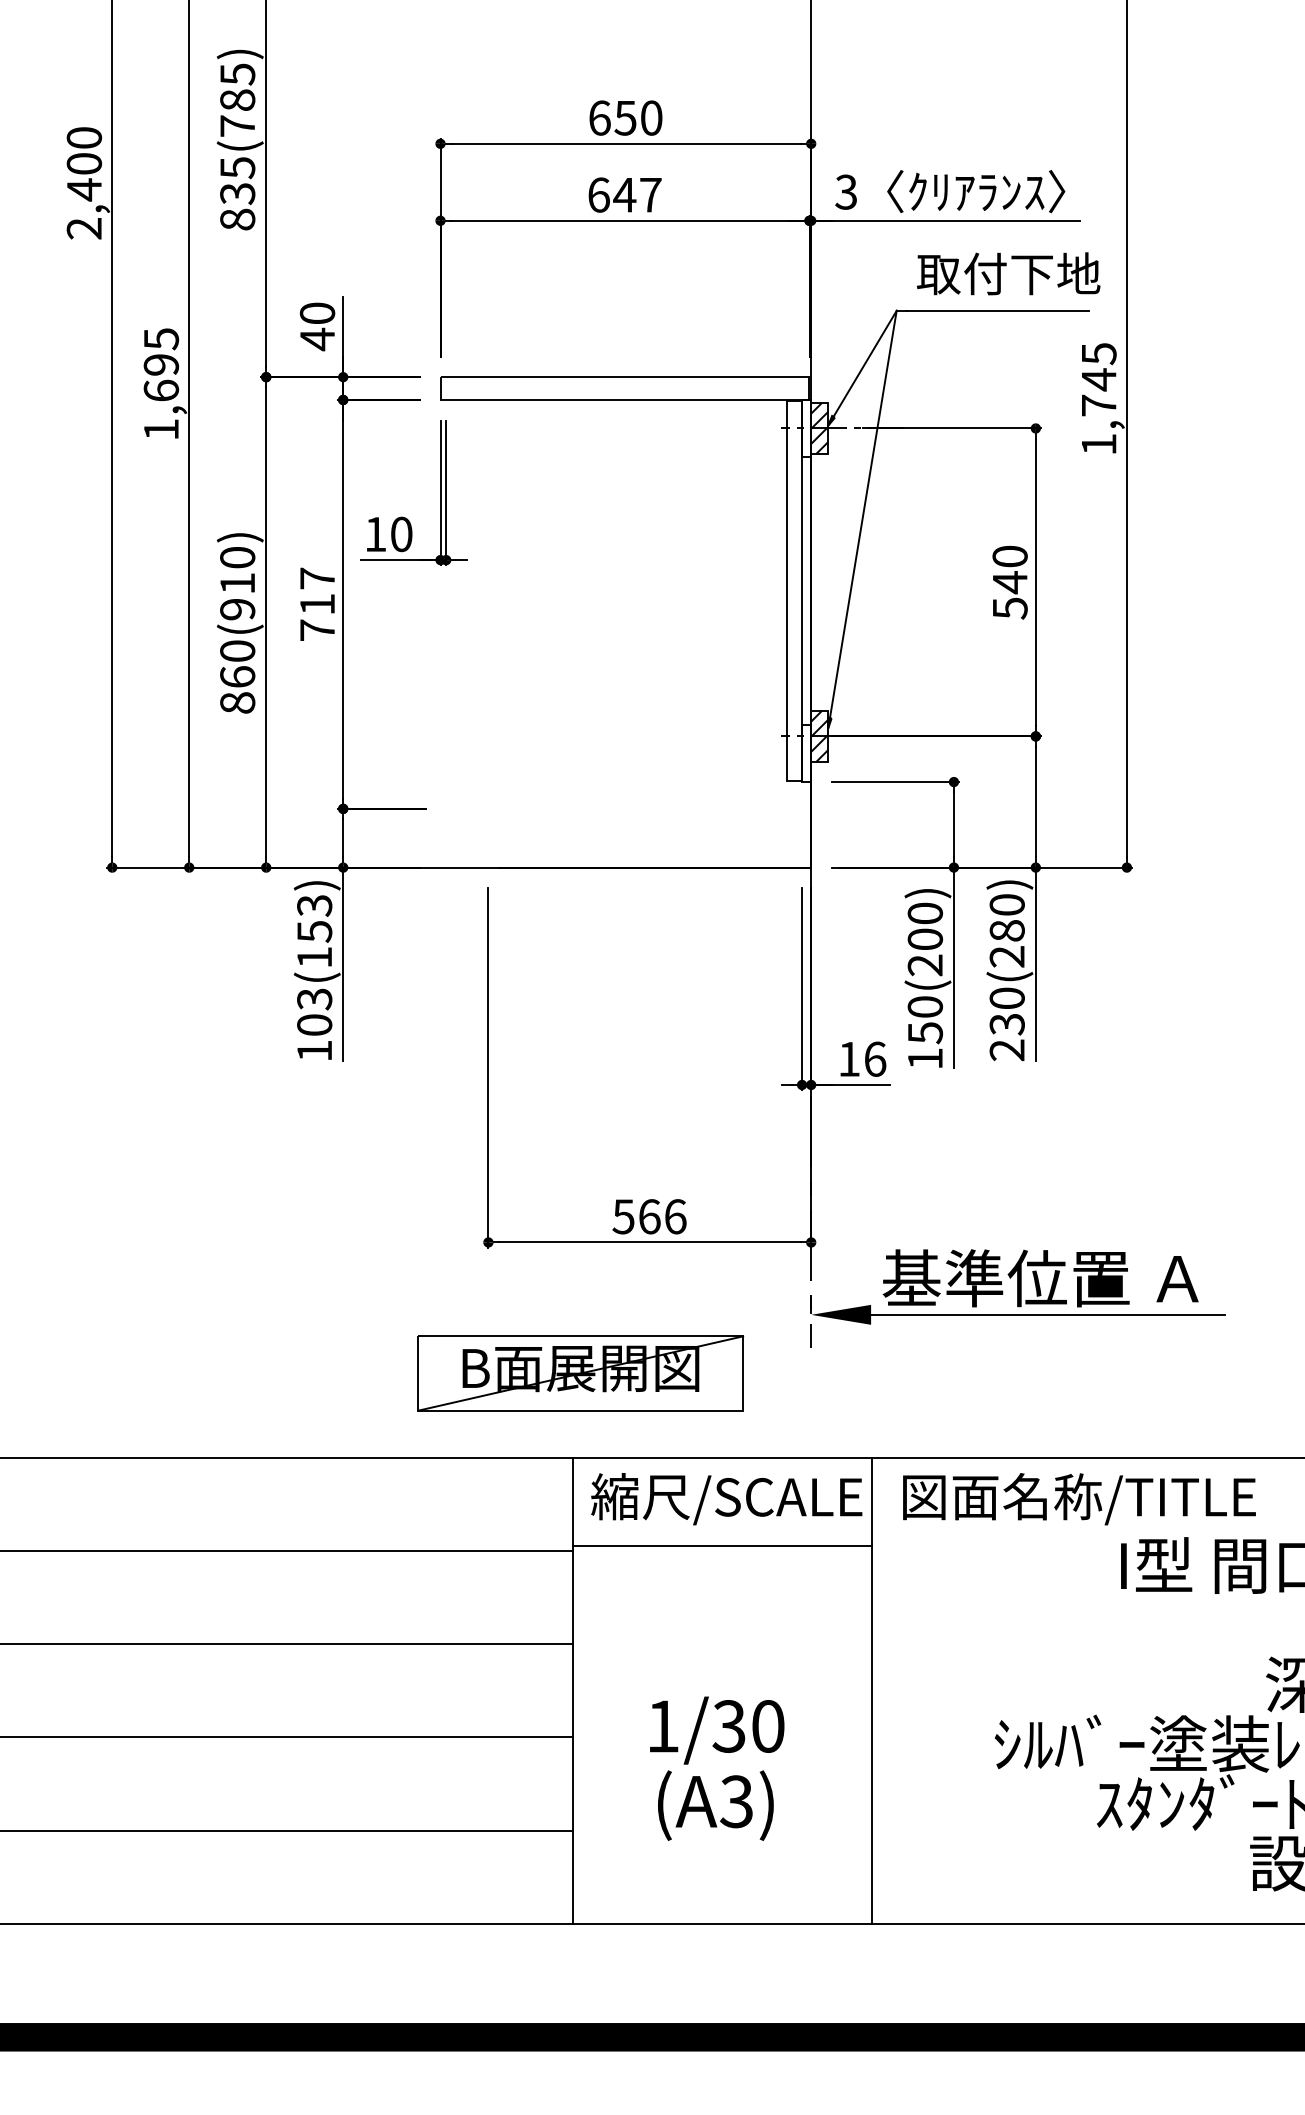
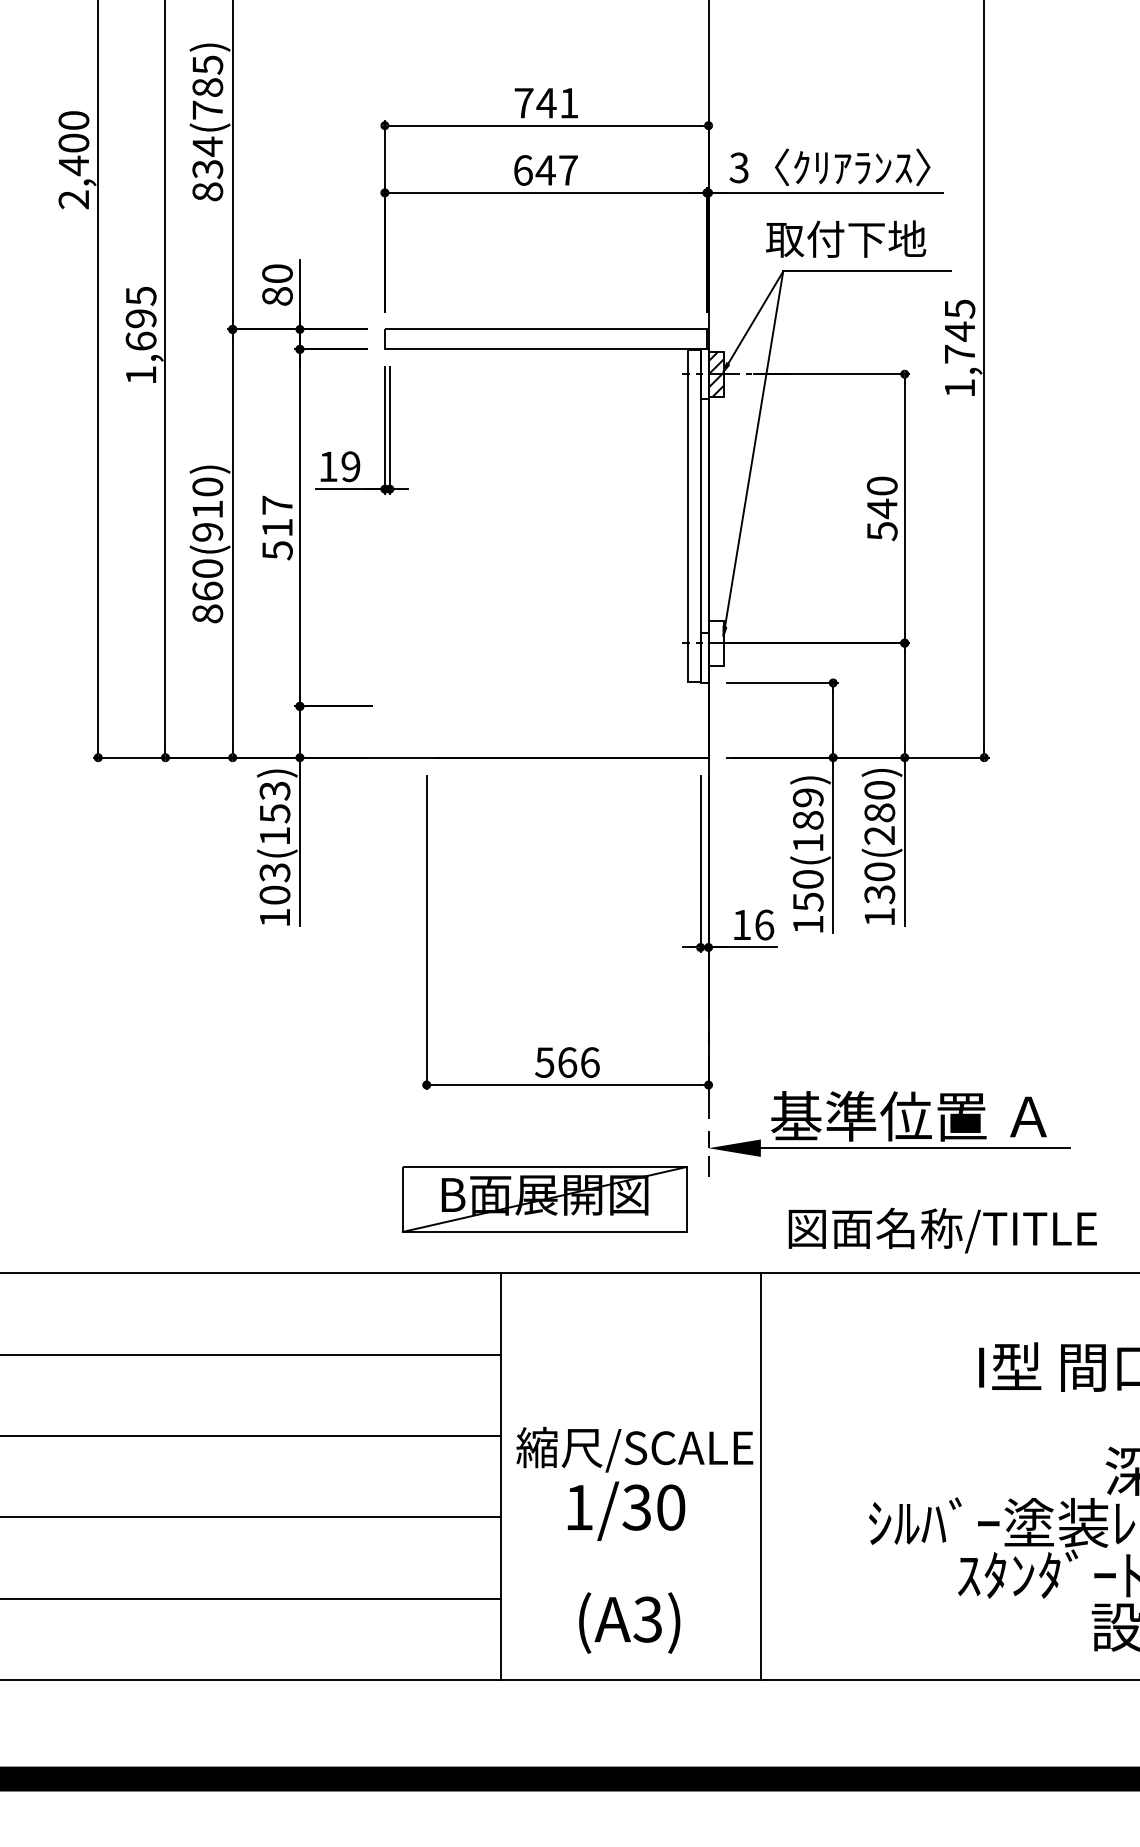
text: (625, 117) -> (546, 102), 650 -> 741
text: (237, 167) -> (207, 146), 835(785) -> 834(785)
text: (1008, 273) -> (845, 238), moved
text: (317, 339) -> (277, 296), 40 -> 80
text: (401, 534) -> (350, 466), 10 -> 19
text: (317, 630) -> (277, 550), 717 -> 517
hatch: (819, 736) -> (715, 643), removed
text: (925, 939) -> (808, 820), 150(200) -> 150(189)
text: (1006, 1050) -> (879, 917), 230(280) -> 130(280)
part: (580, 1373) -> (544, 1199), moved
text: (726, 1499) -> (634, 1450), moved
text: (1079, 1499) -> (942, 1230), moved
line: (722, 1546) -> (631, 1350), removed
text: (715, 1805) -> (629, 1622), moved

